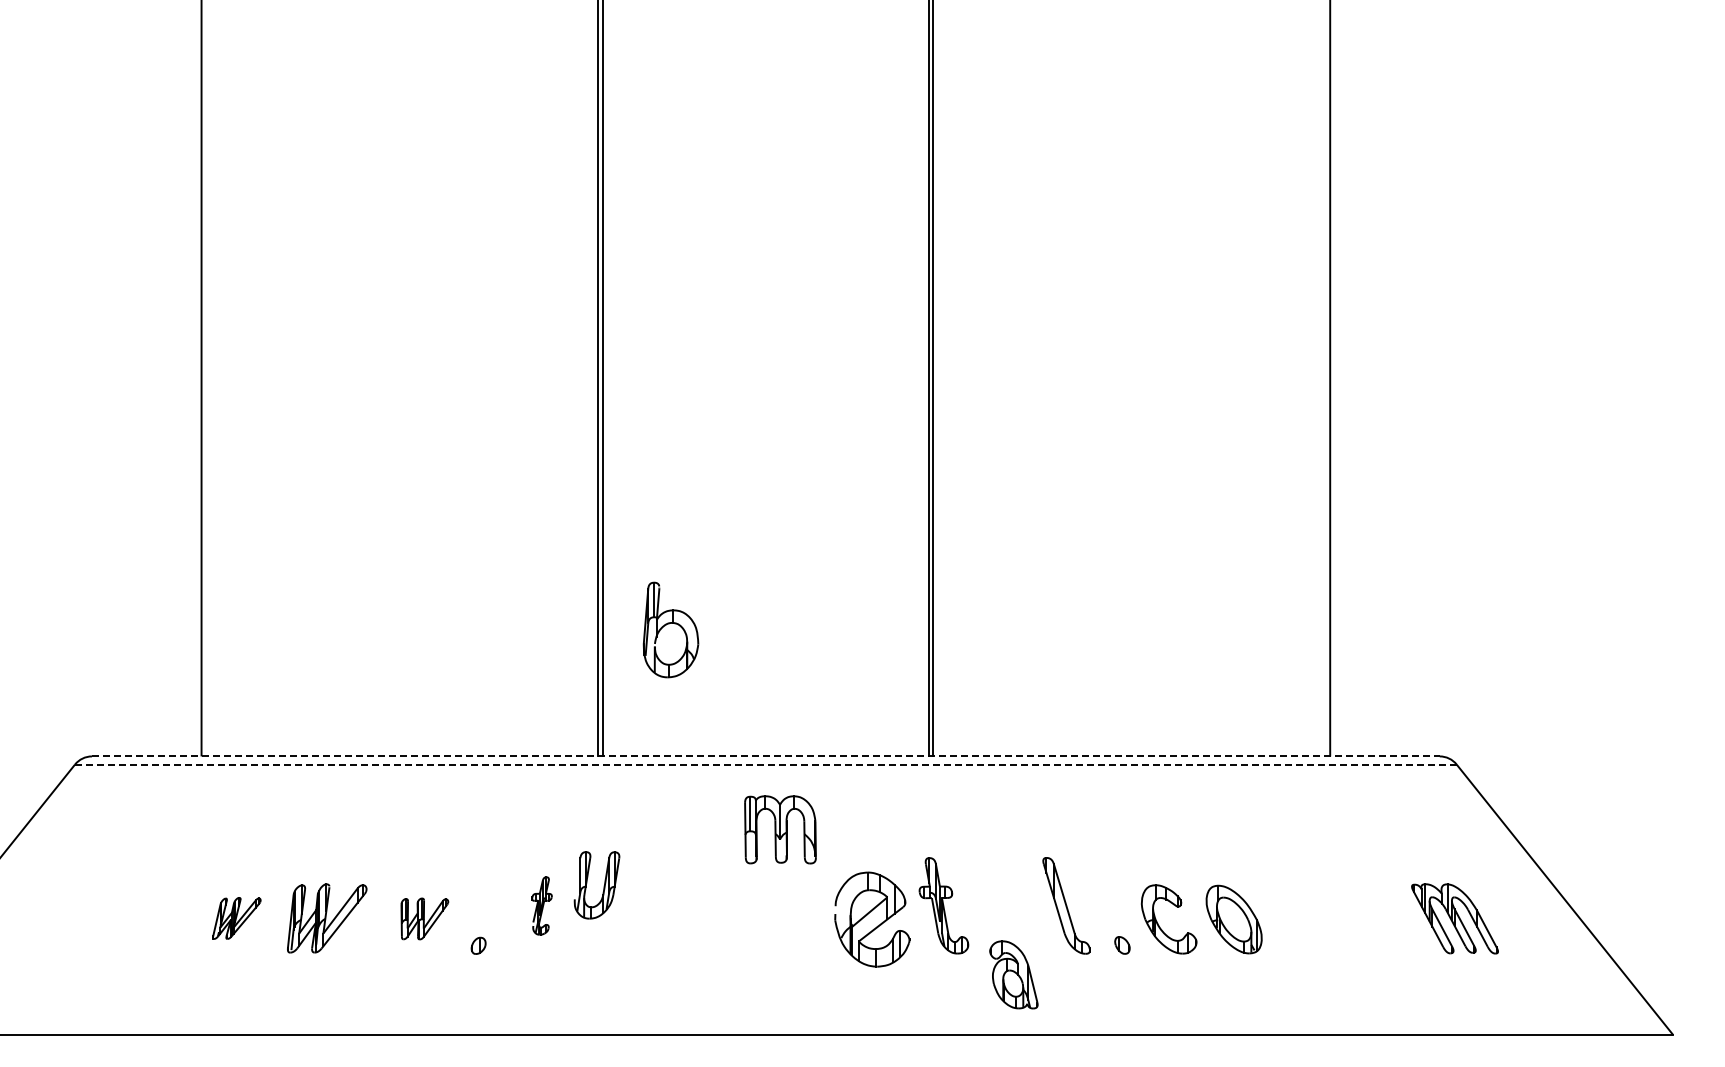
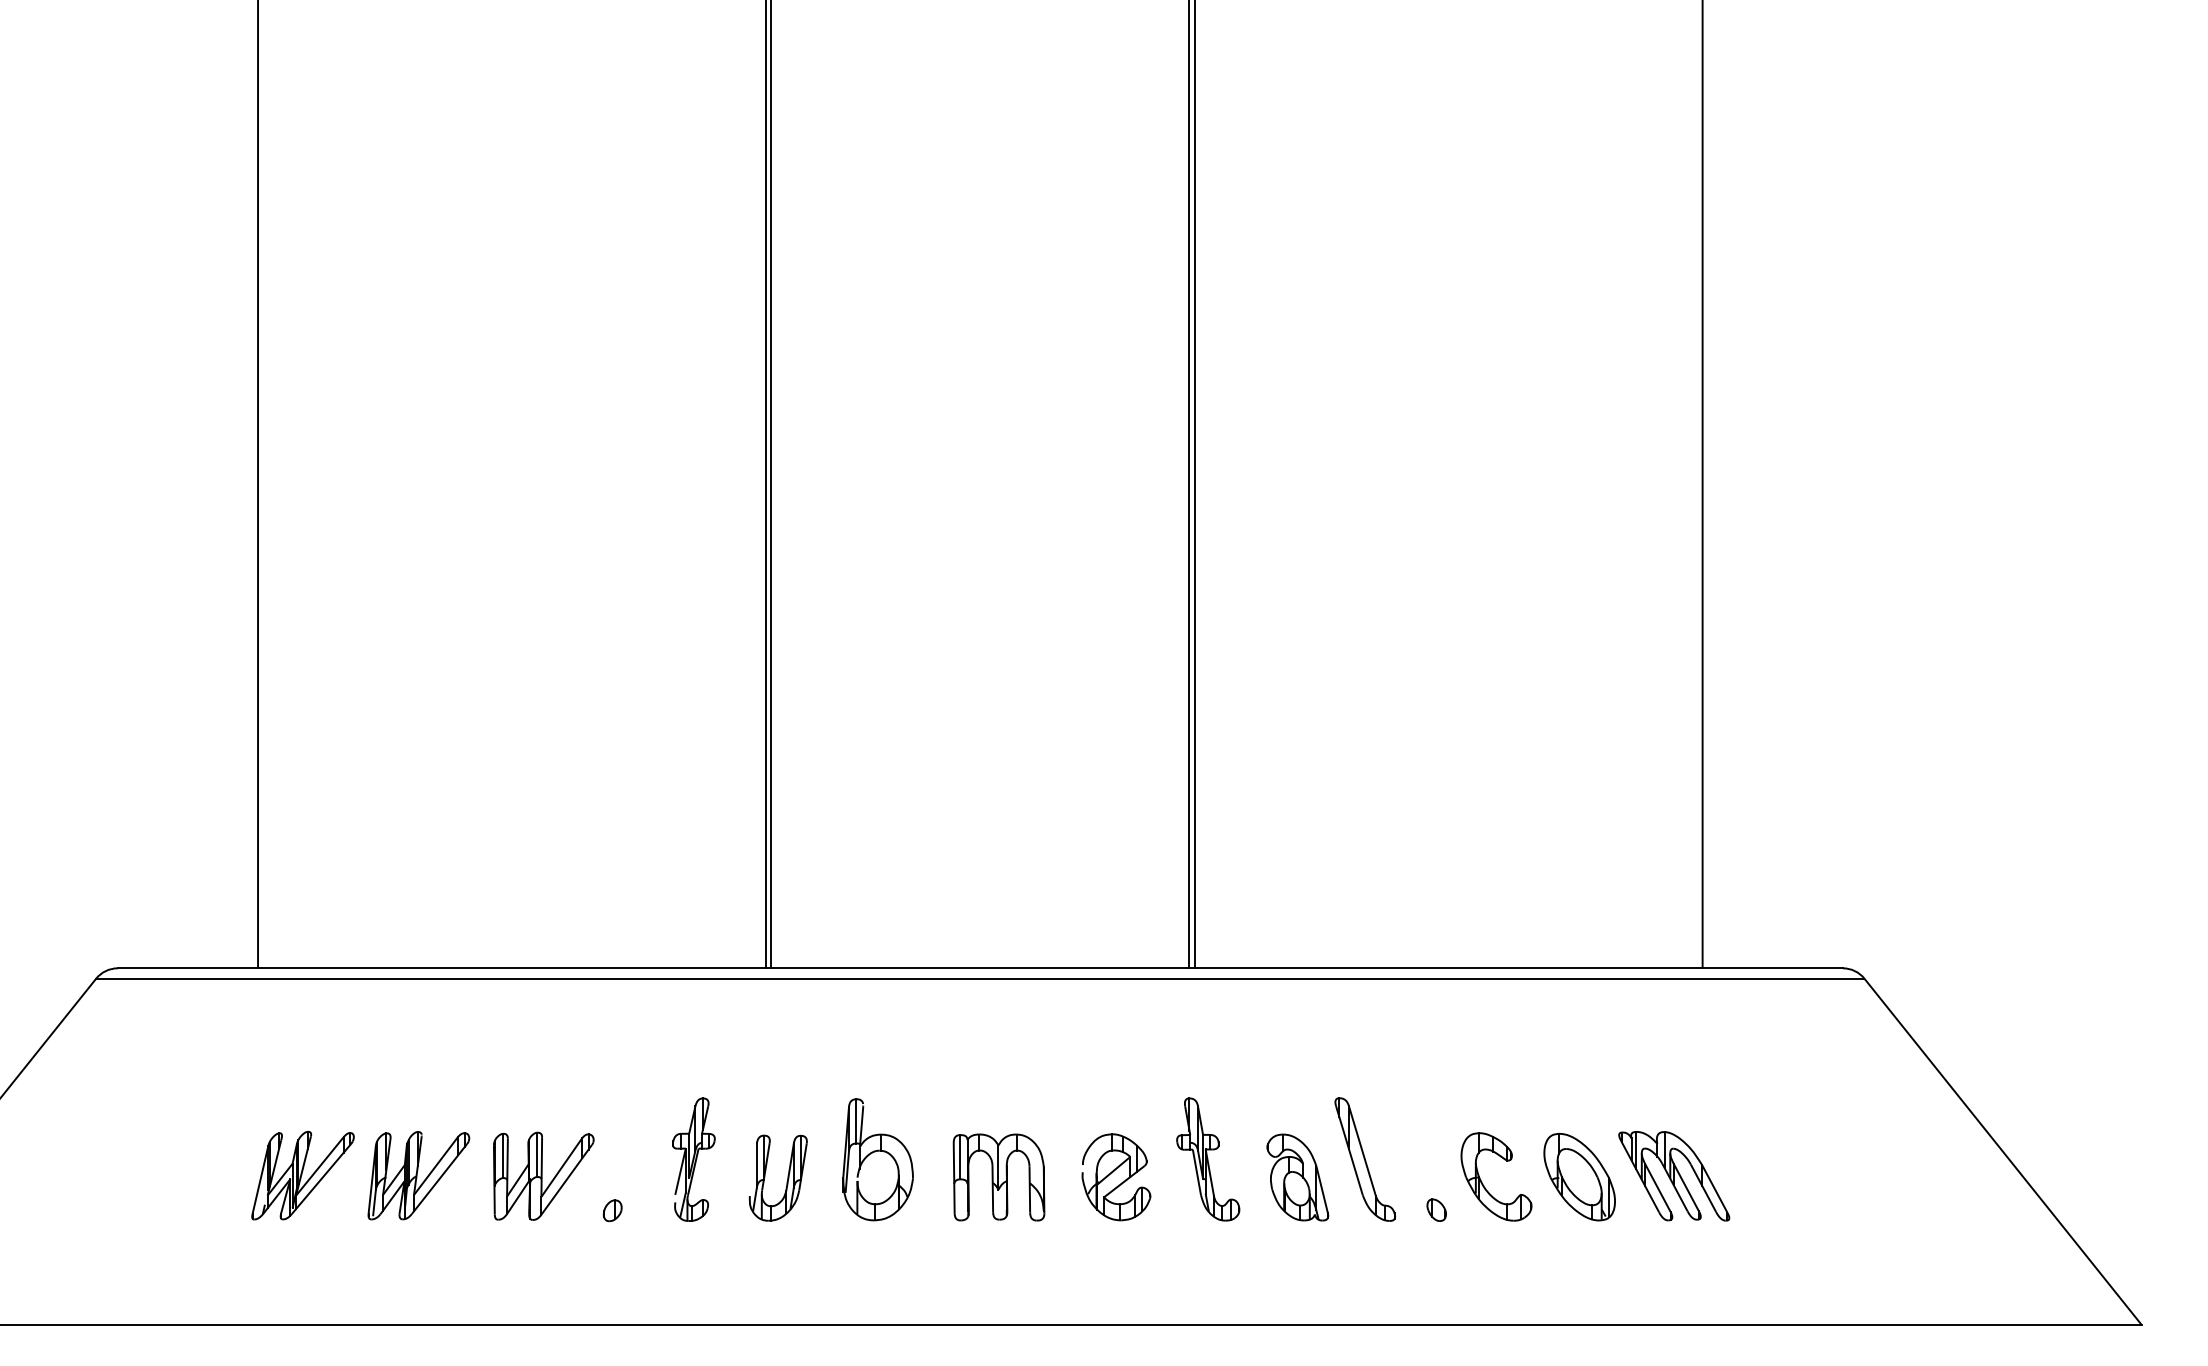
part: (670, 629) -> (877, 1159), moved
line: (765, 756) -> (979, 968), dashed -> solid
line: (765, 764) -> (979, 978), dashed -> solid
part: (780, 829) -> (999, 1177), moved
part: (603, 886) -> (786, 1179), moved
part: (541, 905) -> (693, 1159), size x1.67
part: (236, 918) -> (302, 1175), size x1.67
part: (424, 918) -> (543, 1175), size x1.67
part: (1454, 918) -> (1673, 1175), moved
part: (871, 919) -> (1115, 1177), size x0.71
part: (1013, 974) -> (1297, 1177), moved

